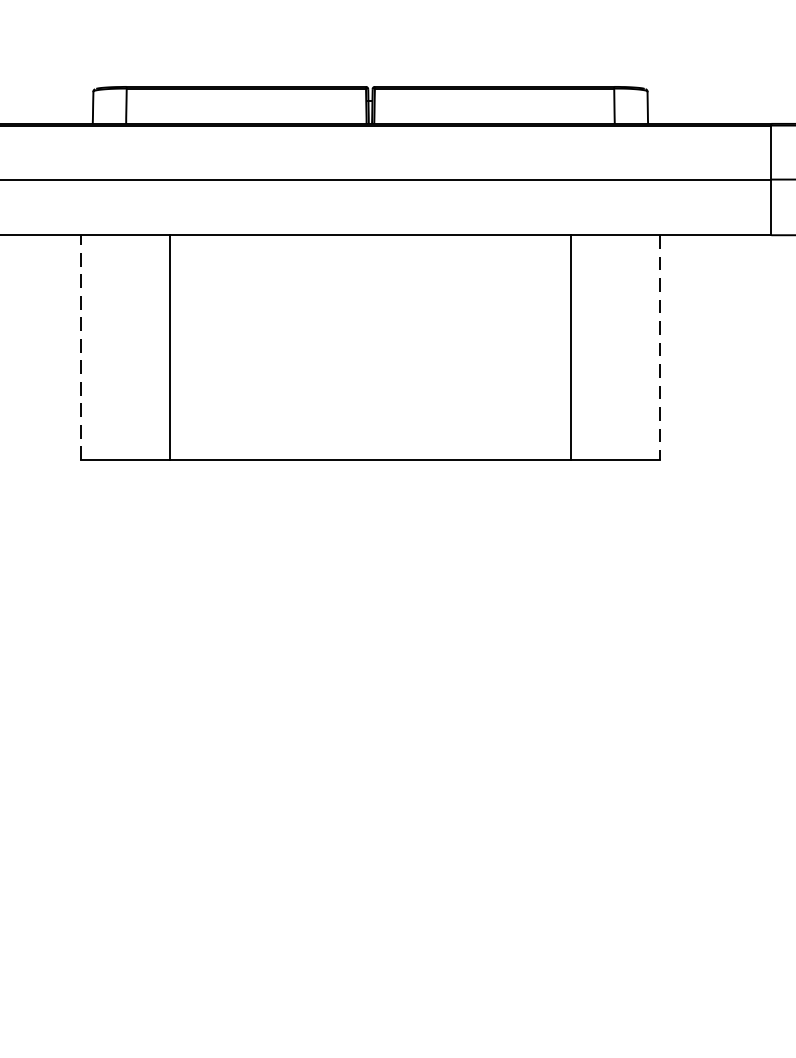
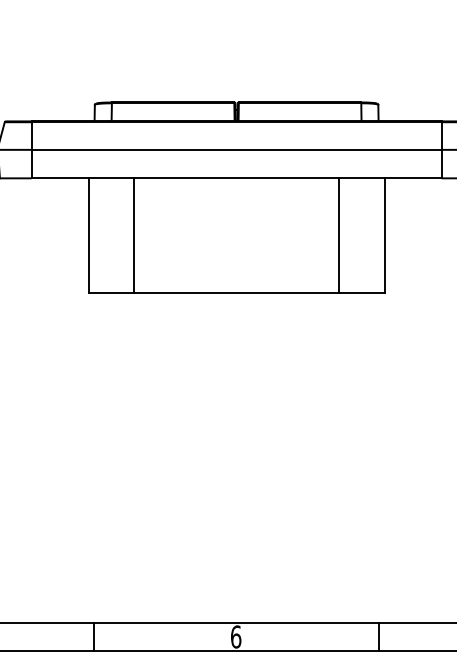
line: (80, 346) -> (88, 235), dashed -> solid
line: (659, 346) -> (384, 235), dashed -> solid

